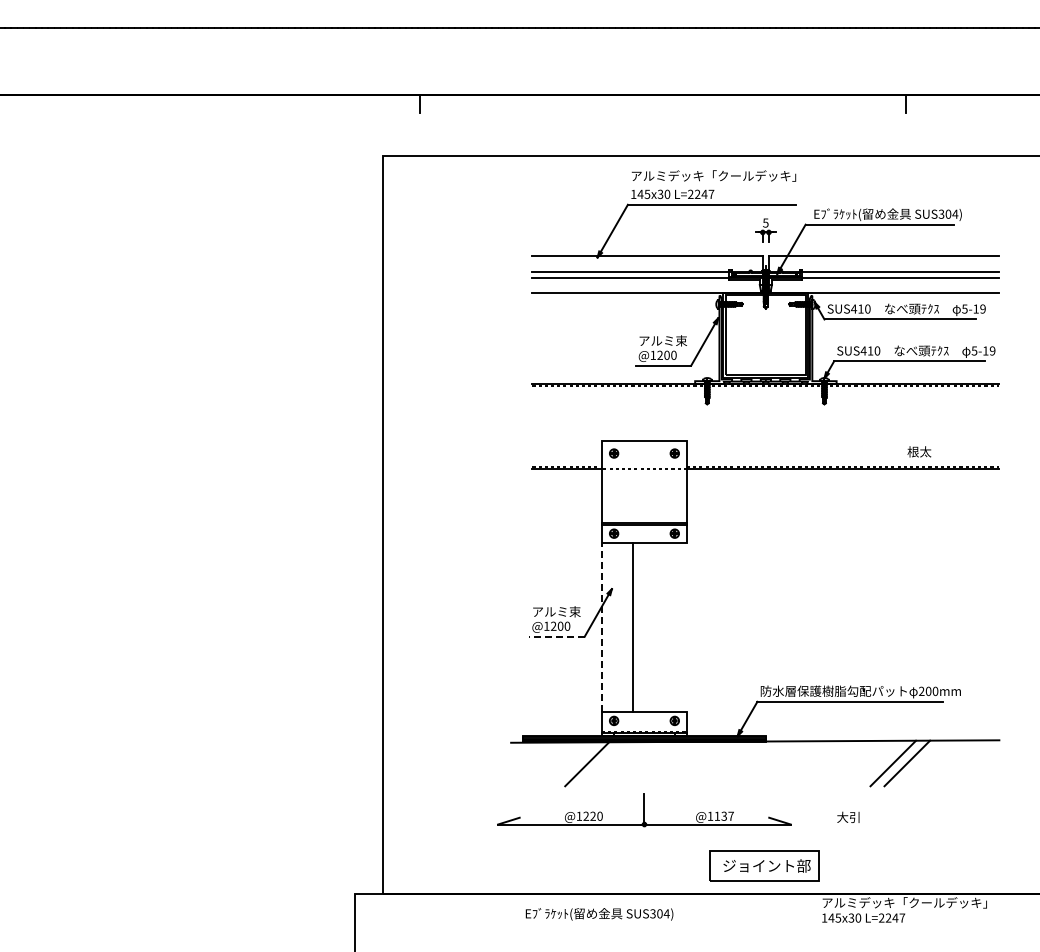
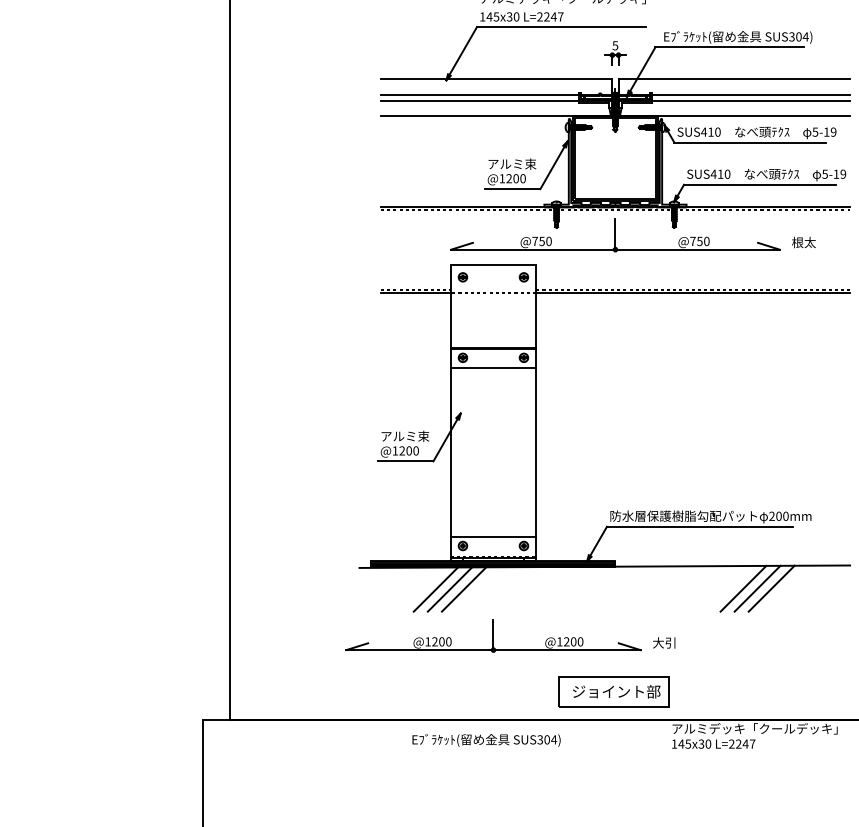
part: (765, 411) -> (615, 235), added
text: (919, 451) -> (803, 242), moved
line: (601, 627) -> (450, 452), dashed -> solid
line: (632, 627) -> (535, 452), moved
line: (557, 636) -> (406, 461), dashed -> solid
line: (921, 763) -> (771, 588), added
line: (601, 764) -> (450, 589), added
line: (615, 764) -> (464, 589), added
text: (592, 815) -> (441, 641), @1220 -> @1200
text: (723, 815) -> (572, 641), @1137 -> @1200
text: (848, 816) -> (664, 642), moved
text: (599, 914) -> (486, 740), moved

